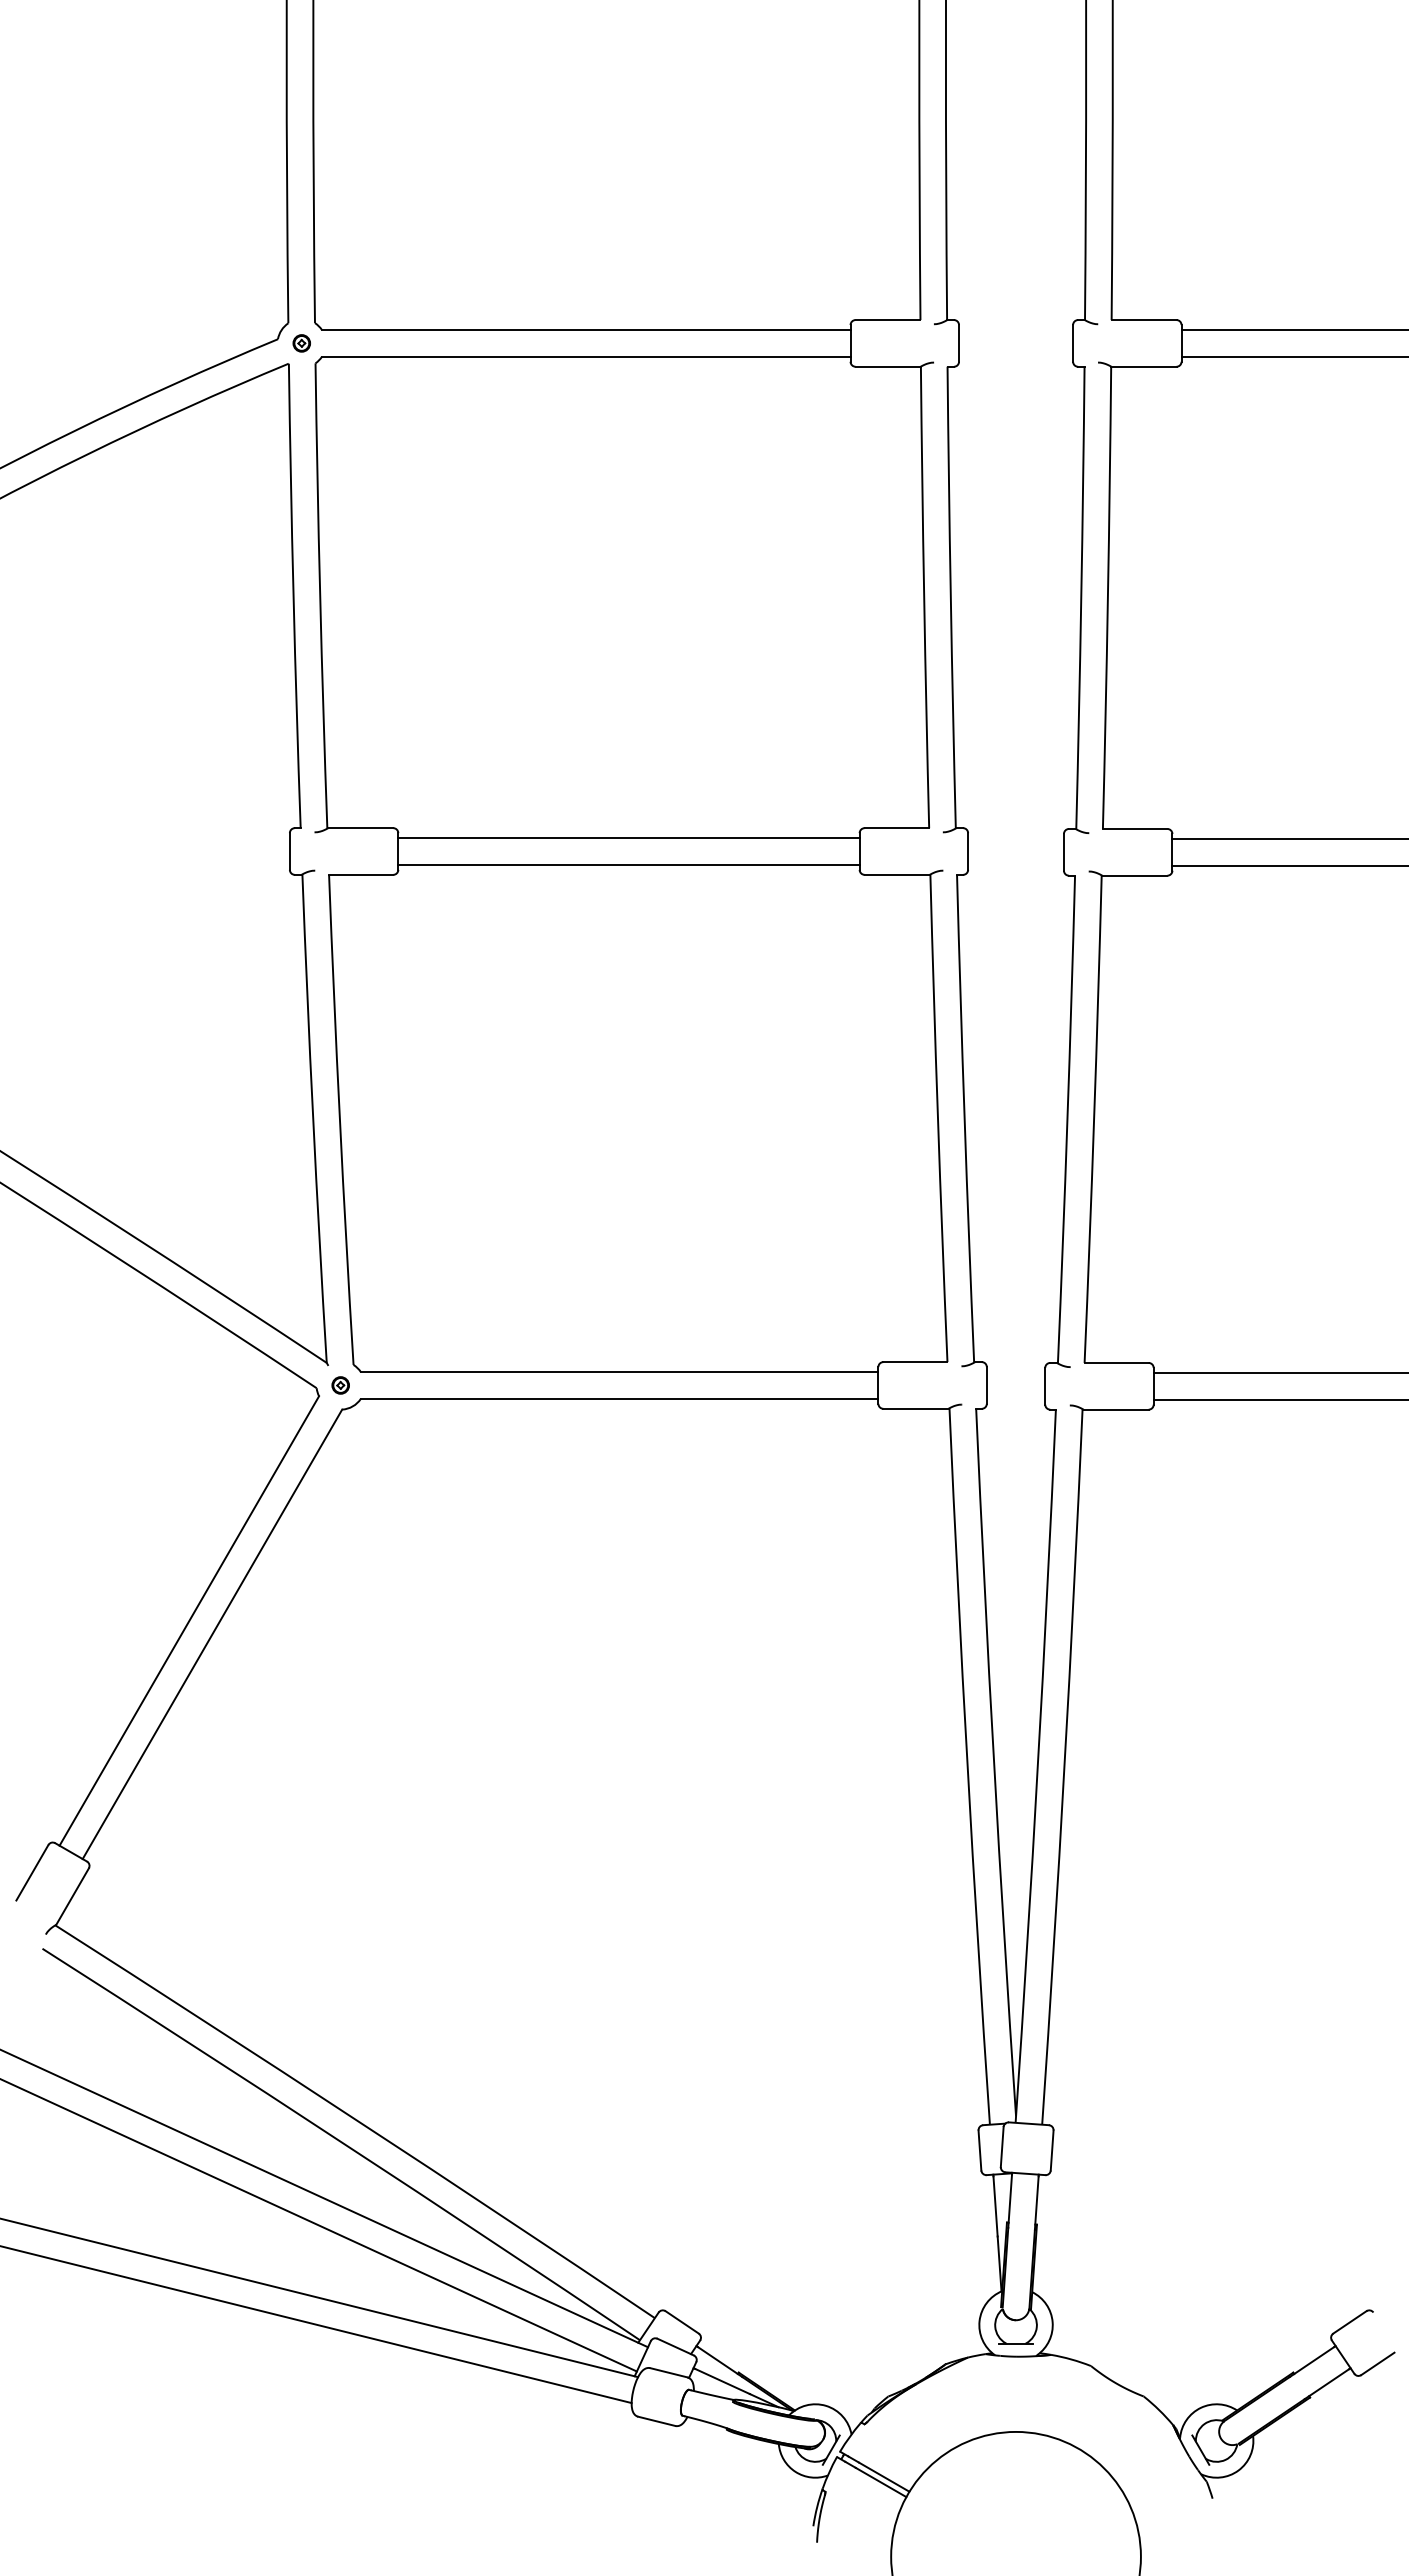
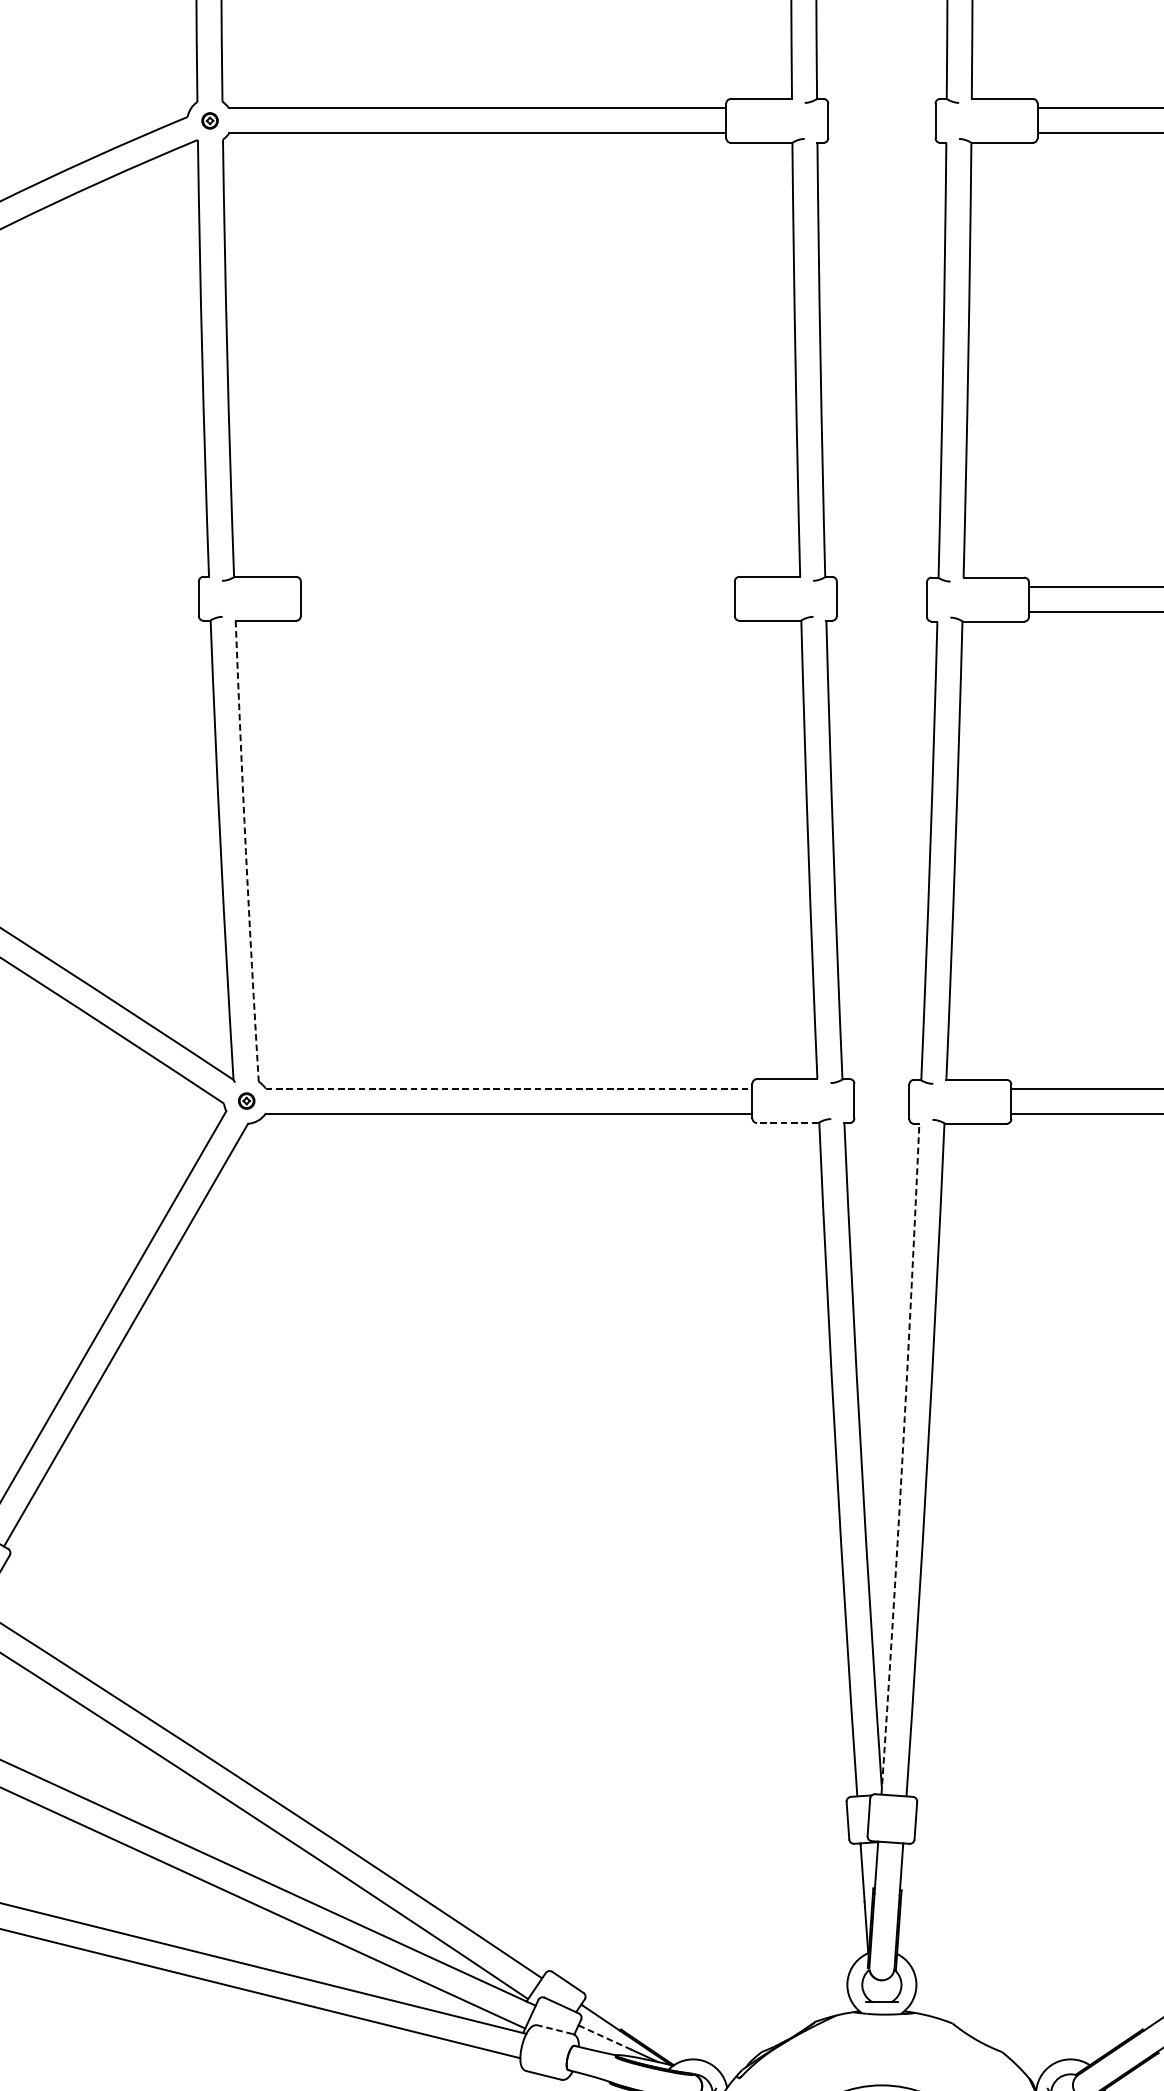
line: (628, 838) -> (517, 586), removed
line: (628, 864) -> (517, 611), removed
arc: (339, 1119) -> (245, 850), solid -> dashed
line: (619, 1372) -> (508, 1088), solid -> dashed
line: (915, 1408) -> (787, 1122), solid -> dashed
arc: (1037, 1766) -> (902, 1459), solid -> dashed
line: (668, 2372) -> (554, 2029), solid -> dashed
line: (722, 2381) -> (605, 2037), solid -> dashed

